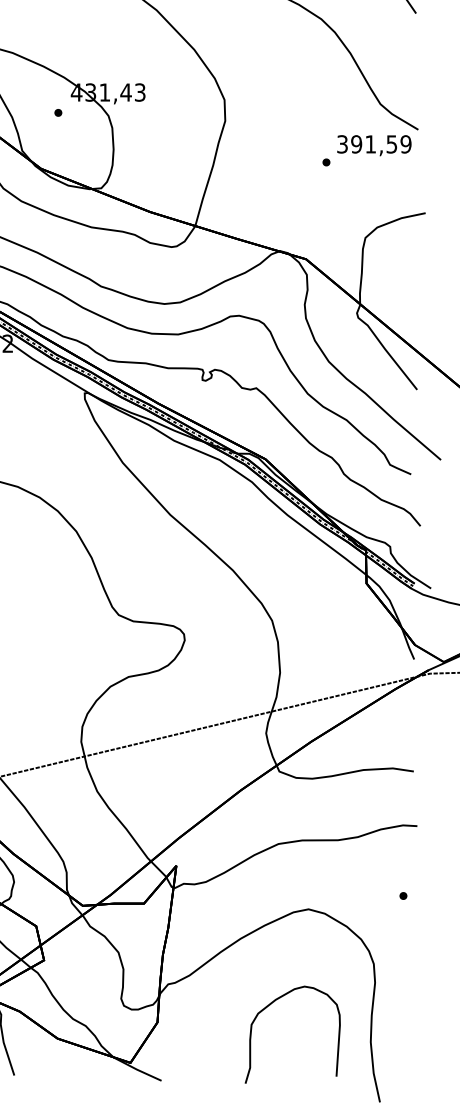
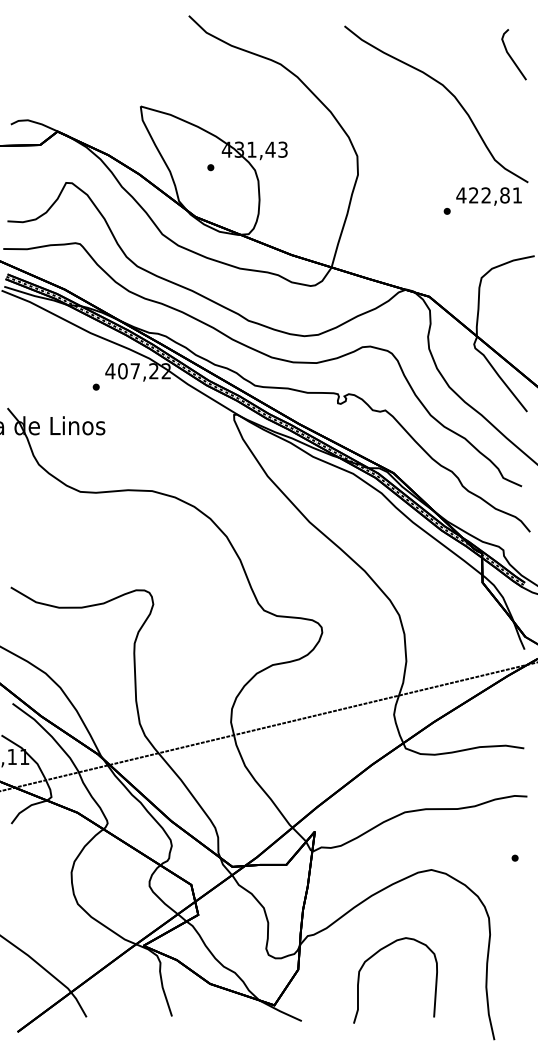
text: (374, 144) -> (489, 195), 391,59 -> 422,81
curve: (271, 1005) -> (376, 954), moved

